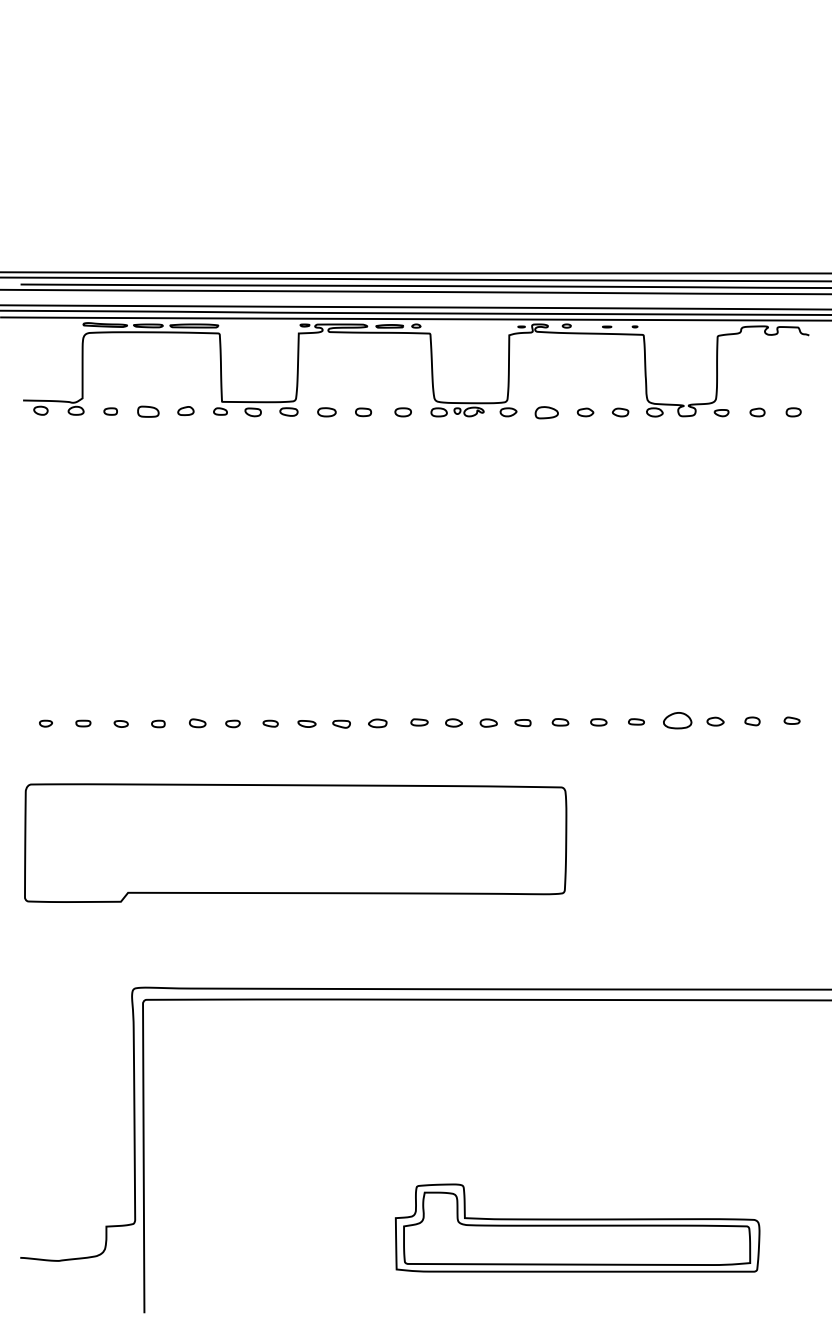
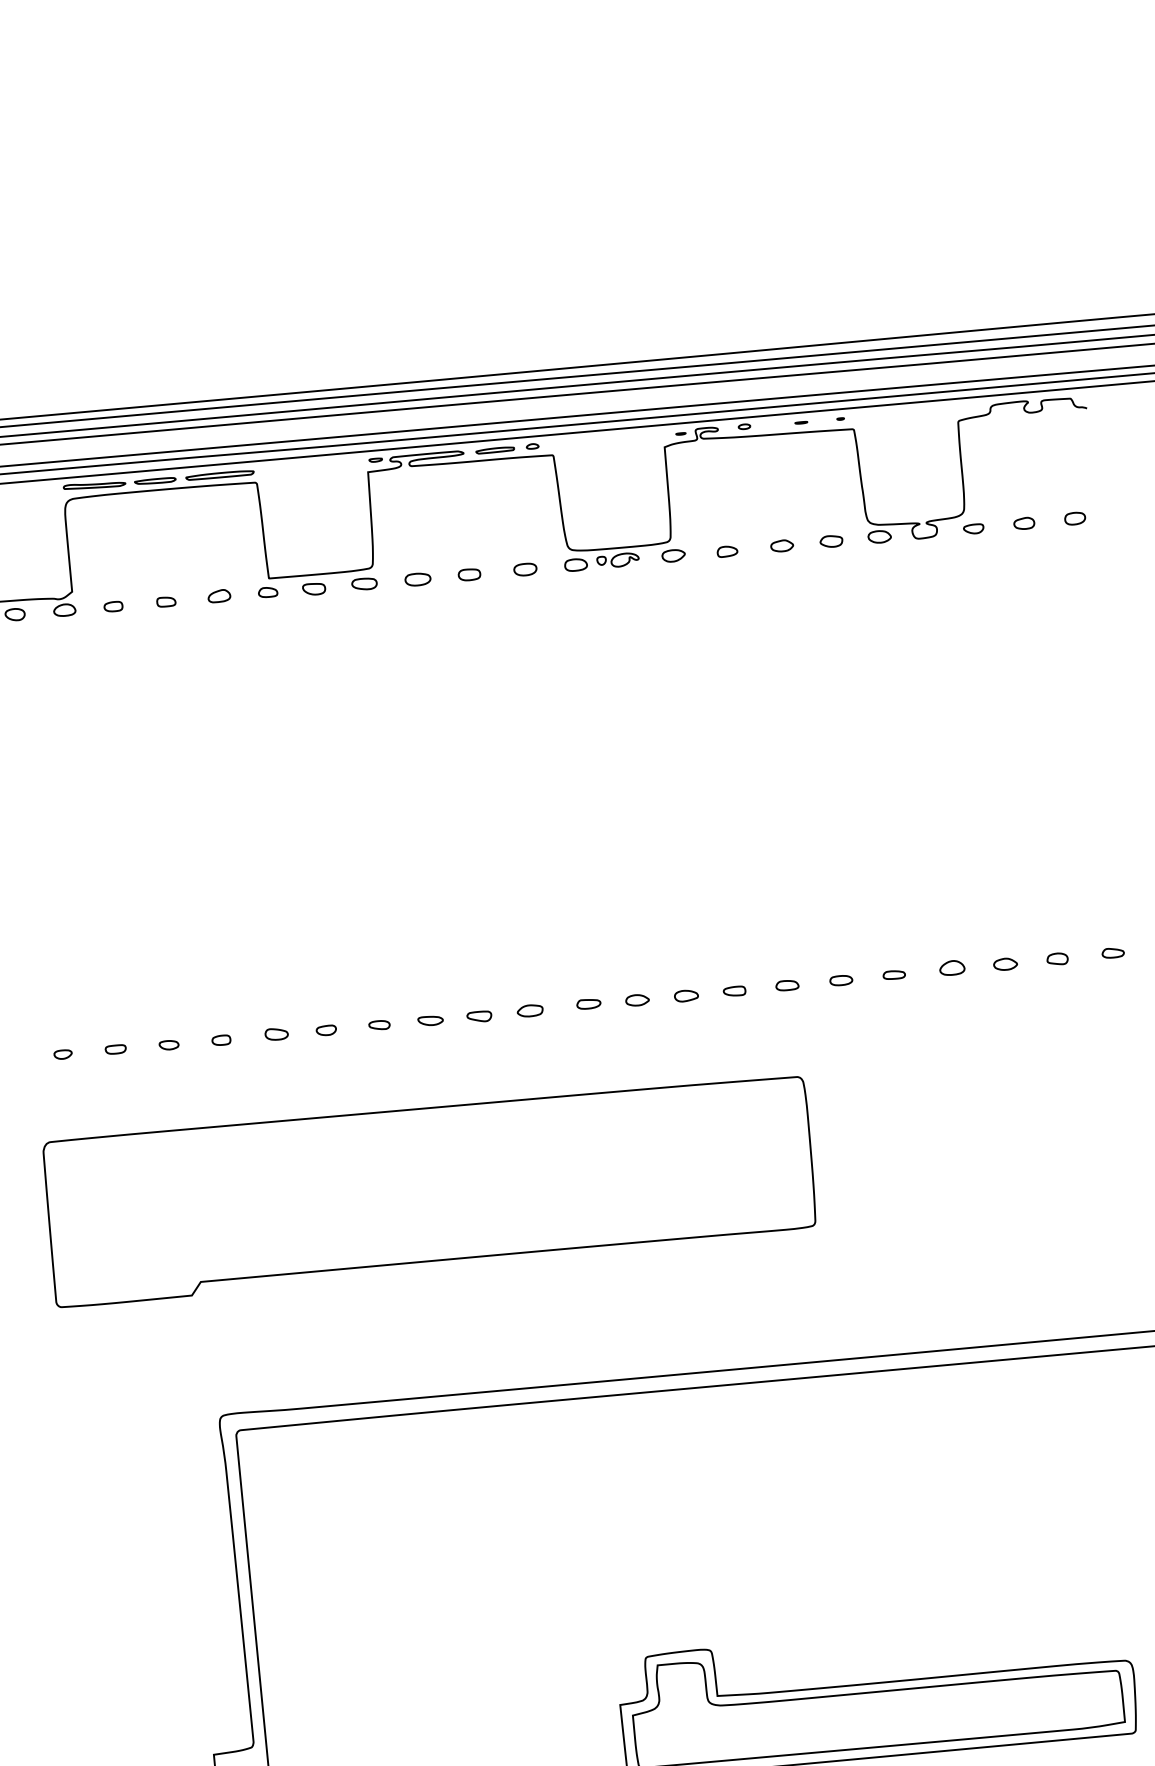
part: (147, 411) -> (165, 601), size x0.62
part: (546, 412) -> (727, 551), size x0.62
part: (677, 720) -> (951, 967), size x0.62

